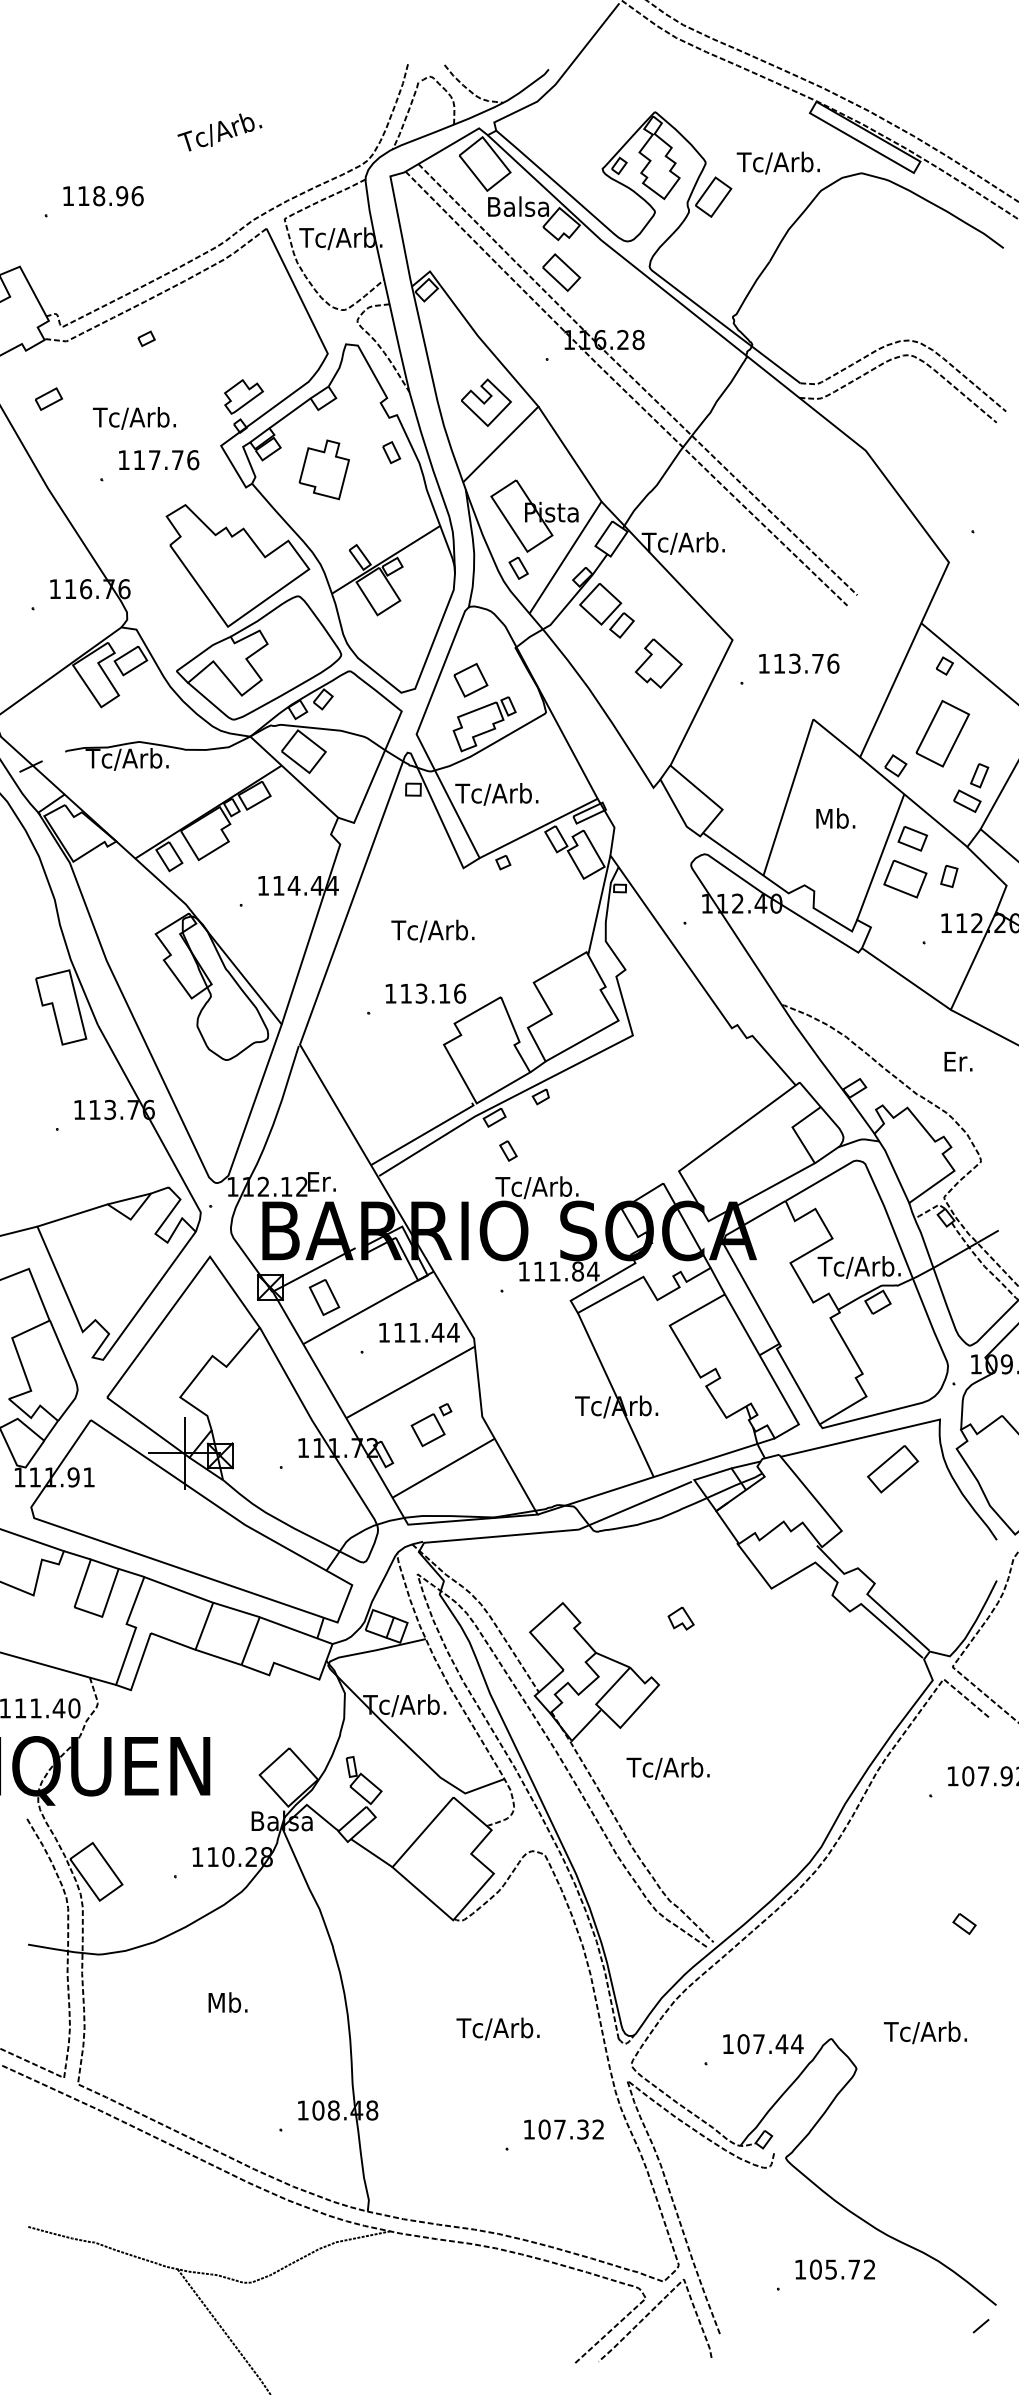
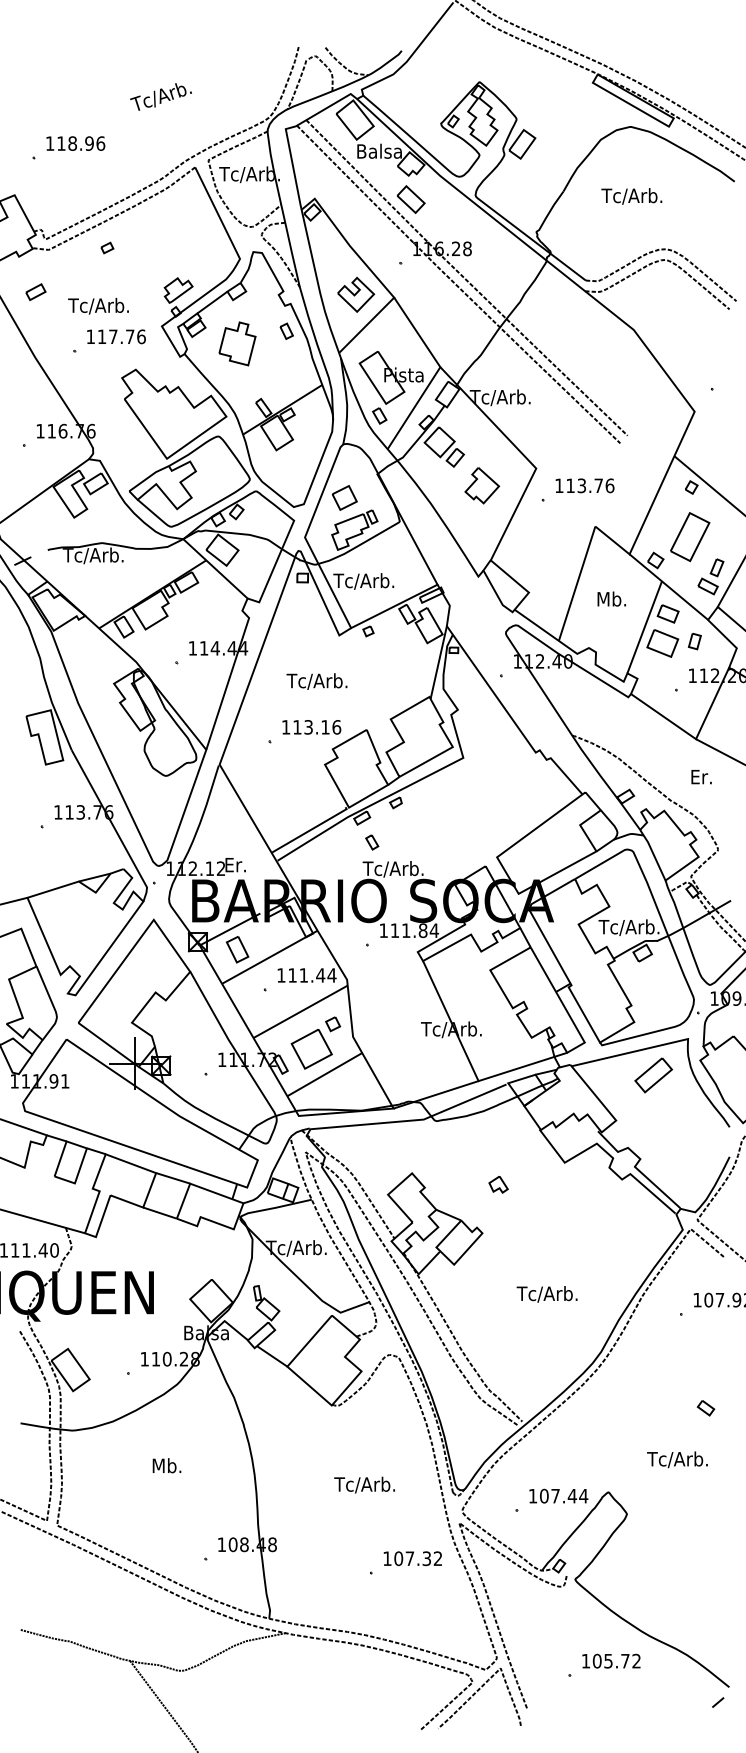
text: (777, 163) -> (631, 196), moved
part: (430, 1424) -> (315, 1042), size x1.67
text: (667, 1768) -> (546, 1294), moved
text: (925, 2032) -> (677, 1459), moved

